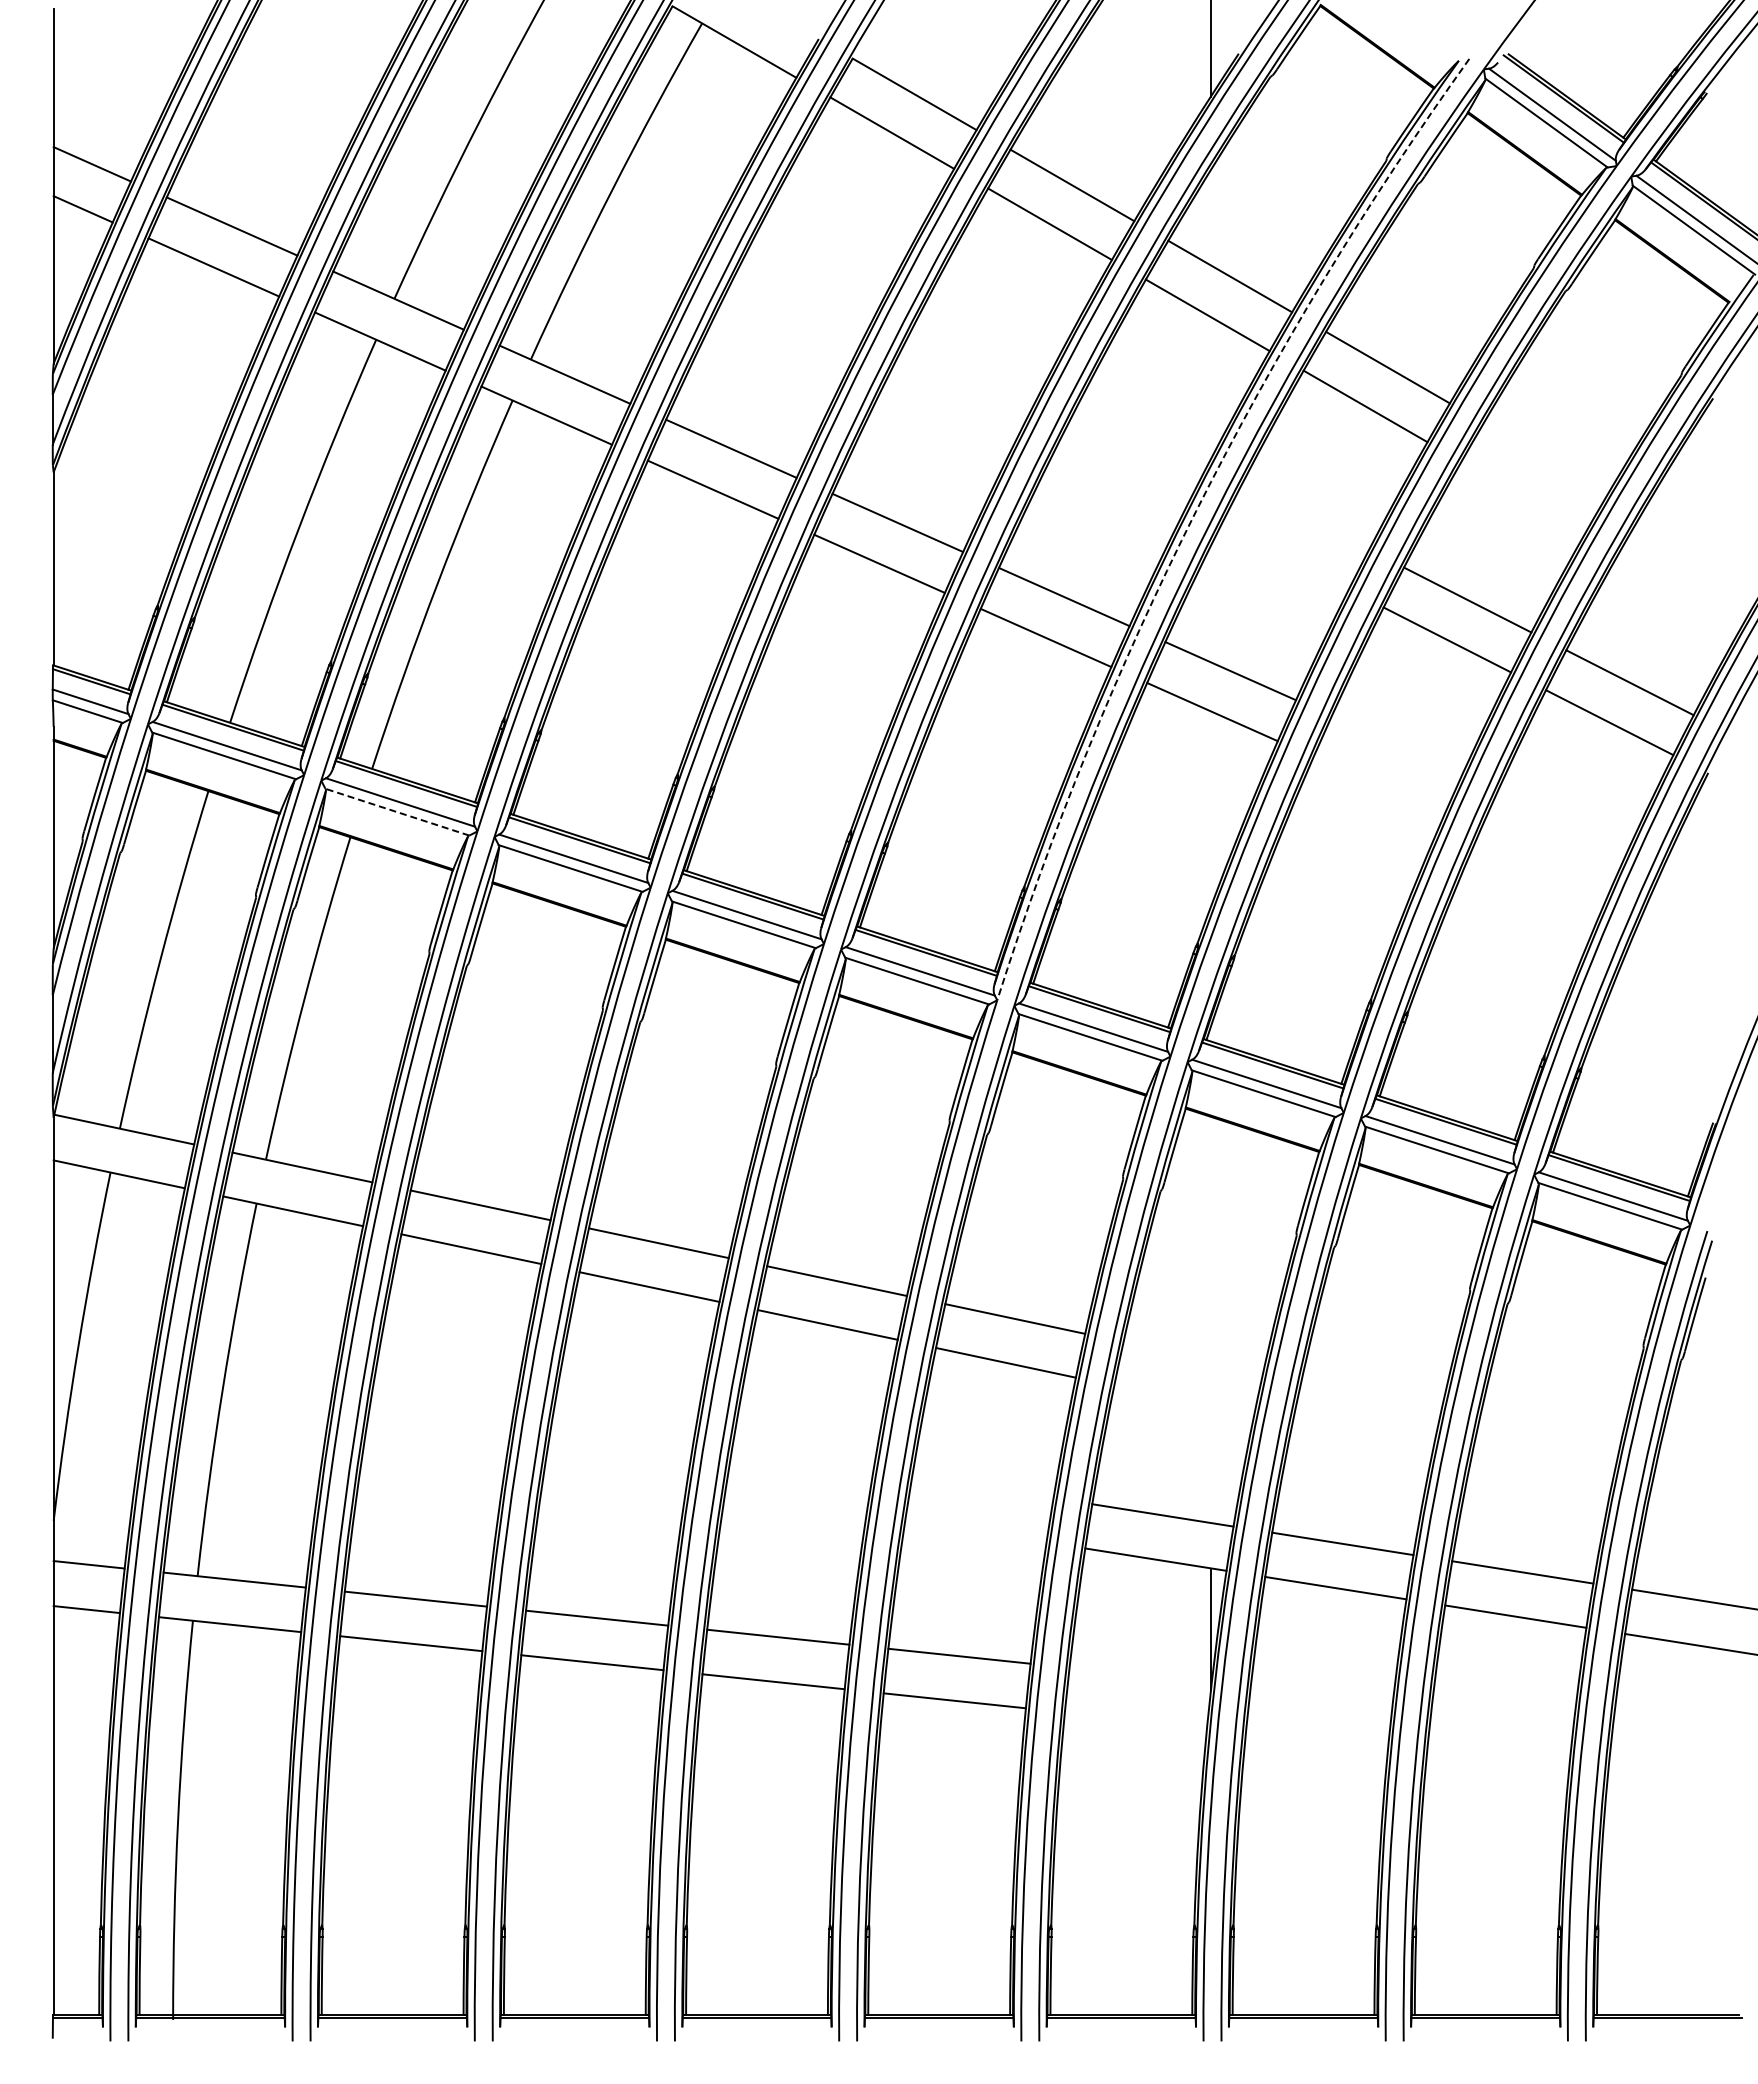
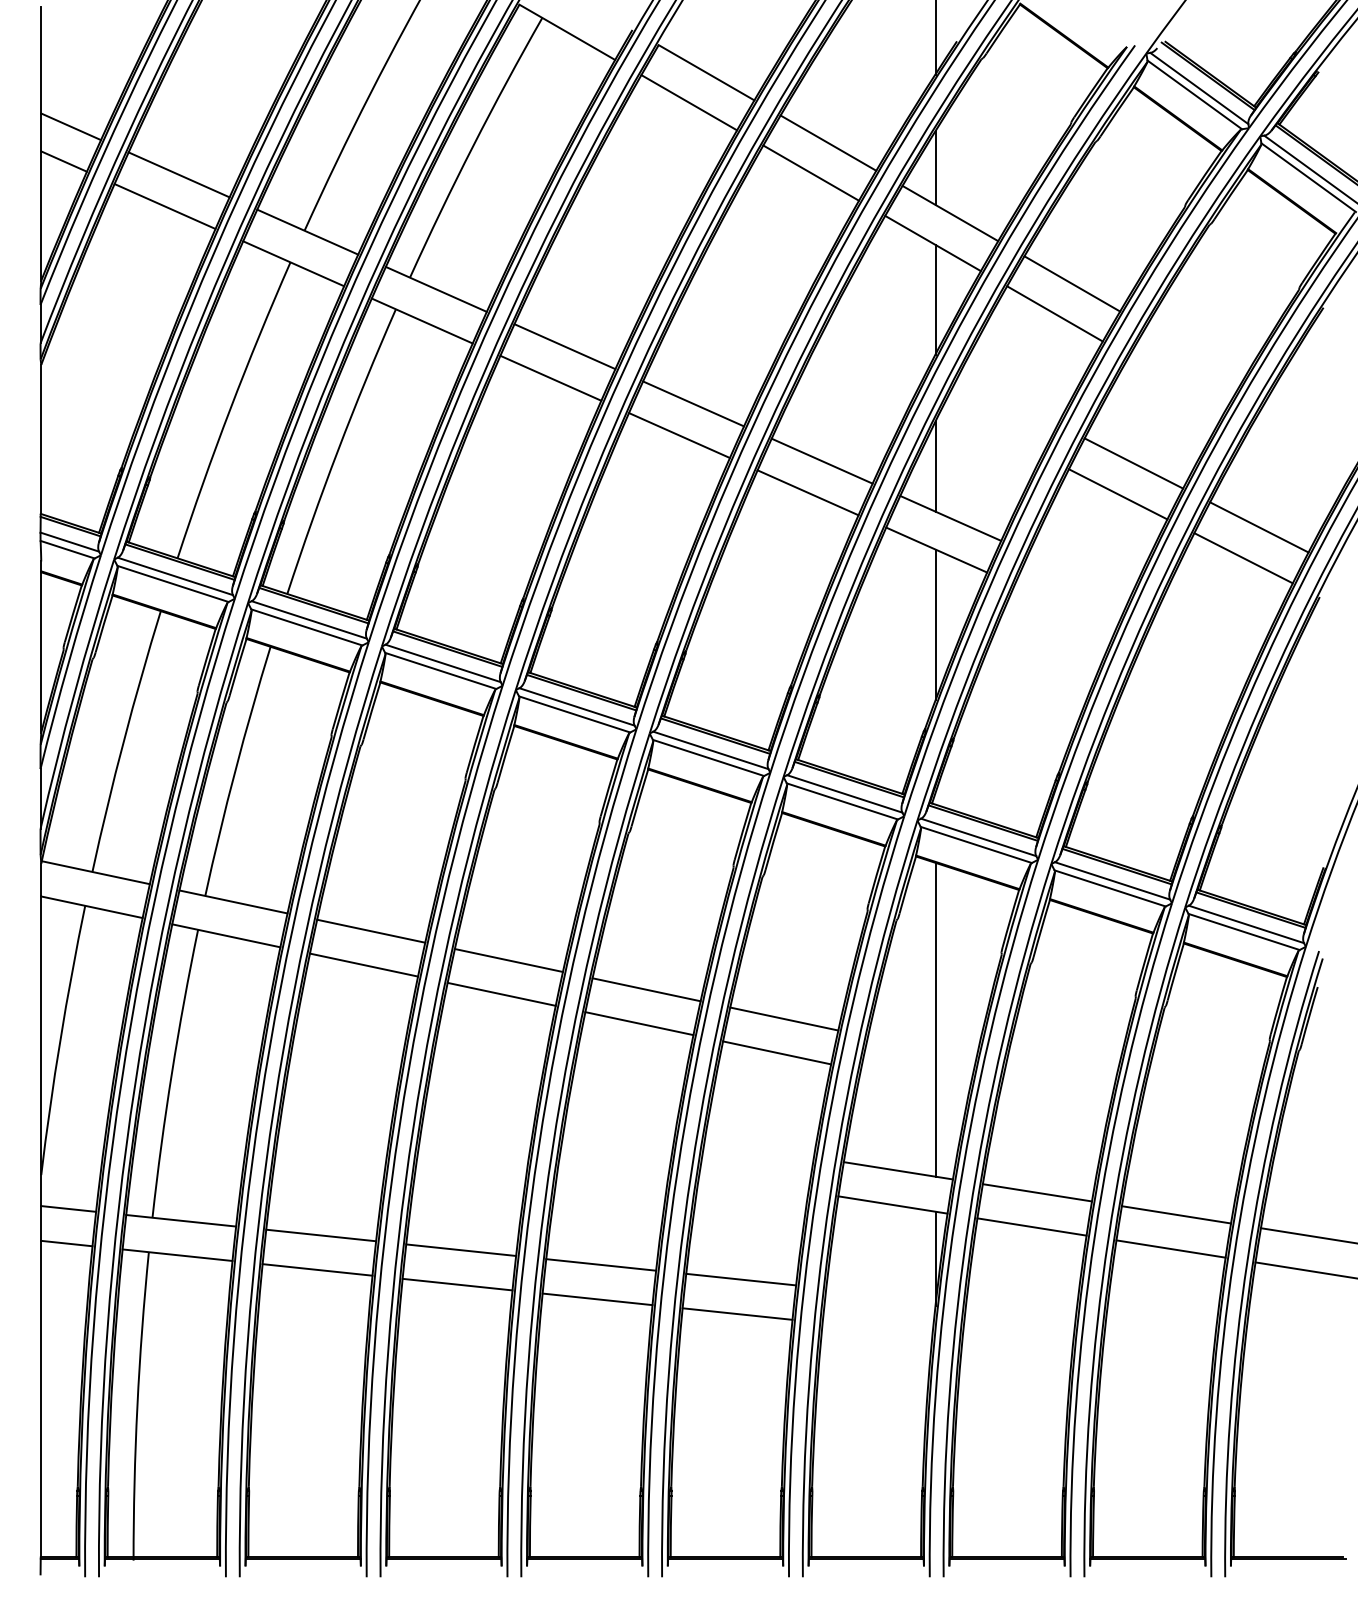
line: (1210, 217) -> (935, 167), added
line: (1210, 388) -> (935, 300), added
arc: (1196, 511) -> (924, 395), dashed -> solid
line: (1210, 603) -> (935, 466), added
line: (1210, 808) -> (935, 624), added
line: (397, 812) -> (306, 627), dashed -> solid
line: (1210, 1319) -> (935, 1019), added

